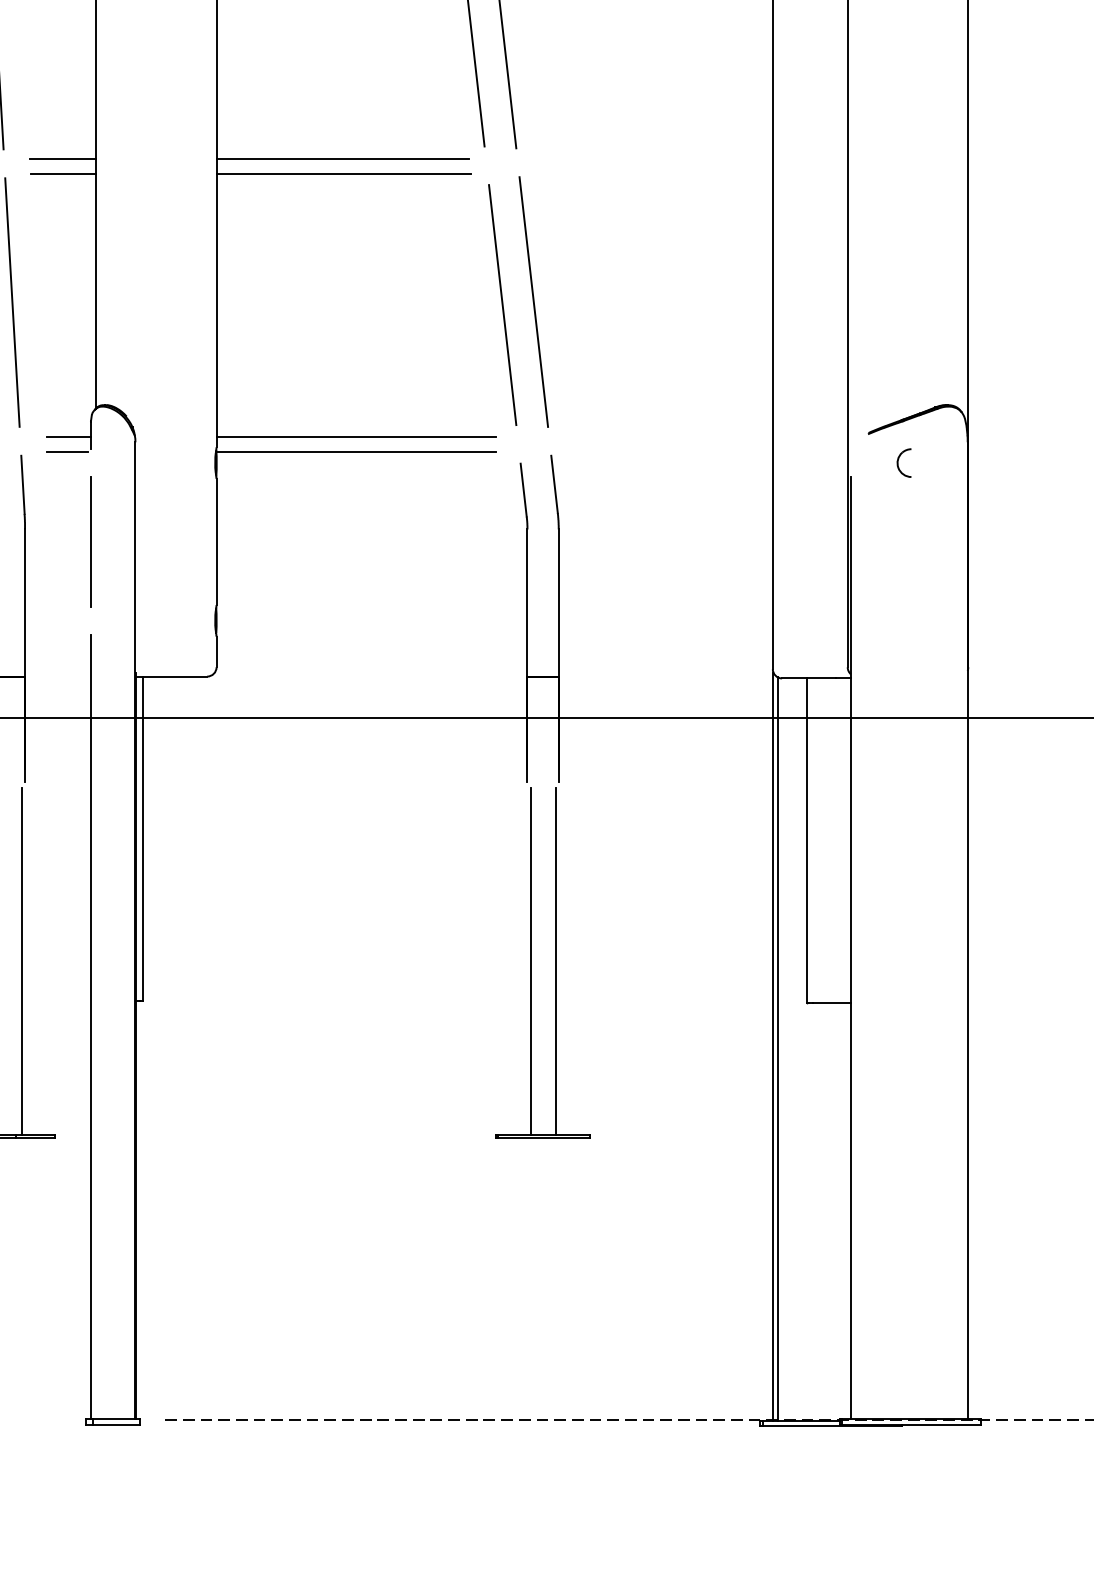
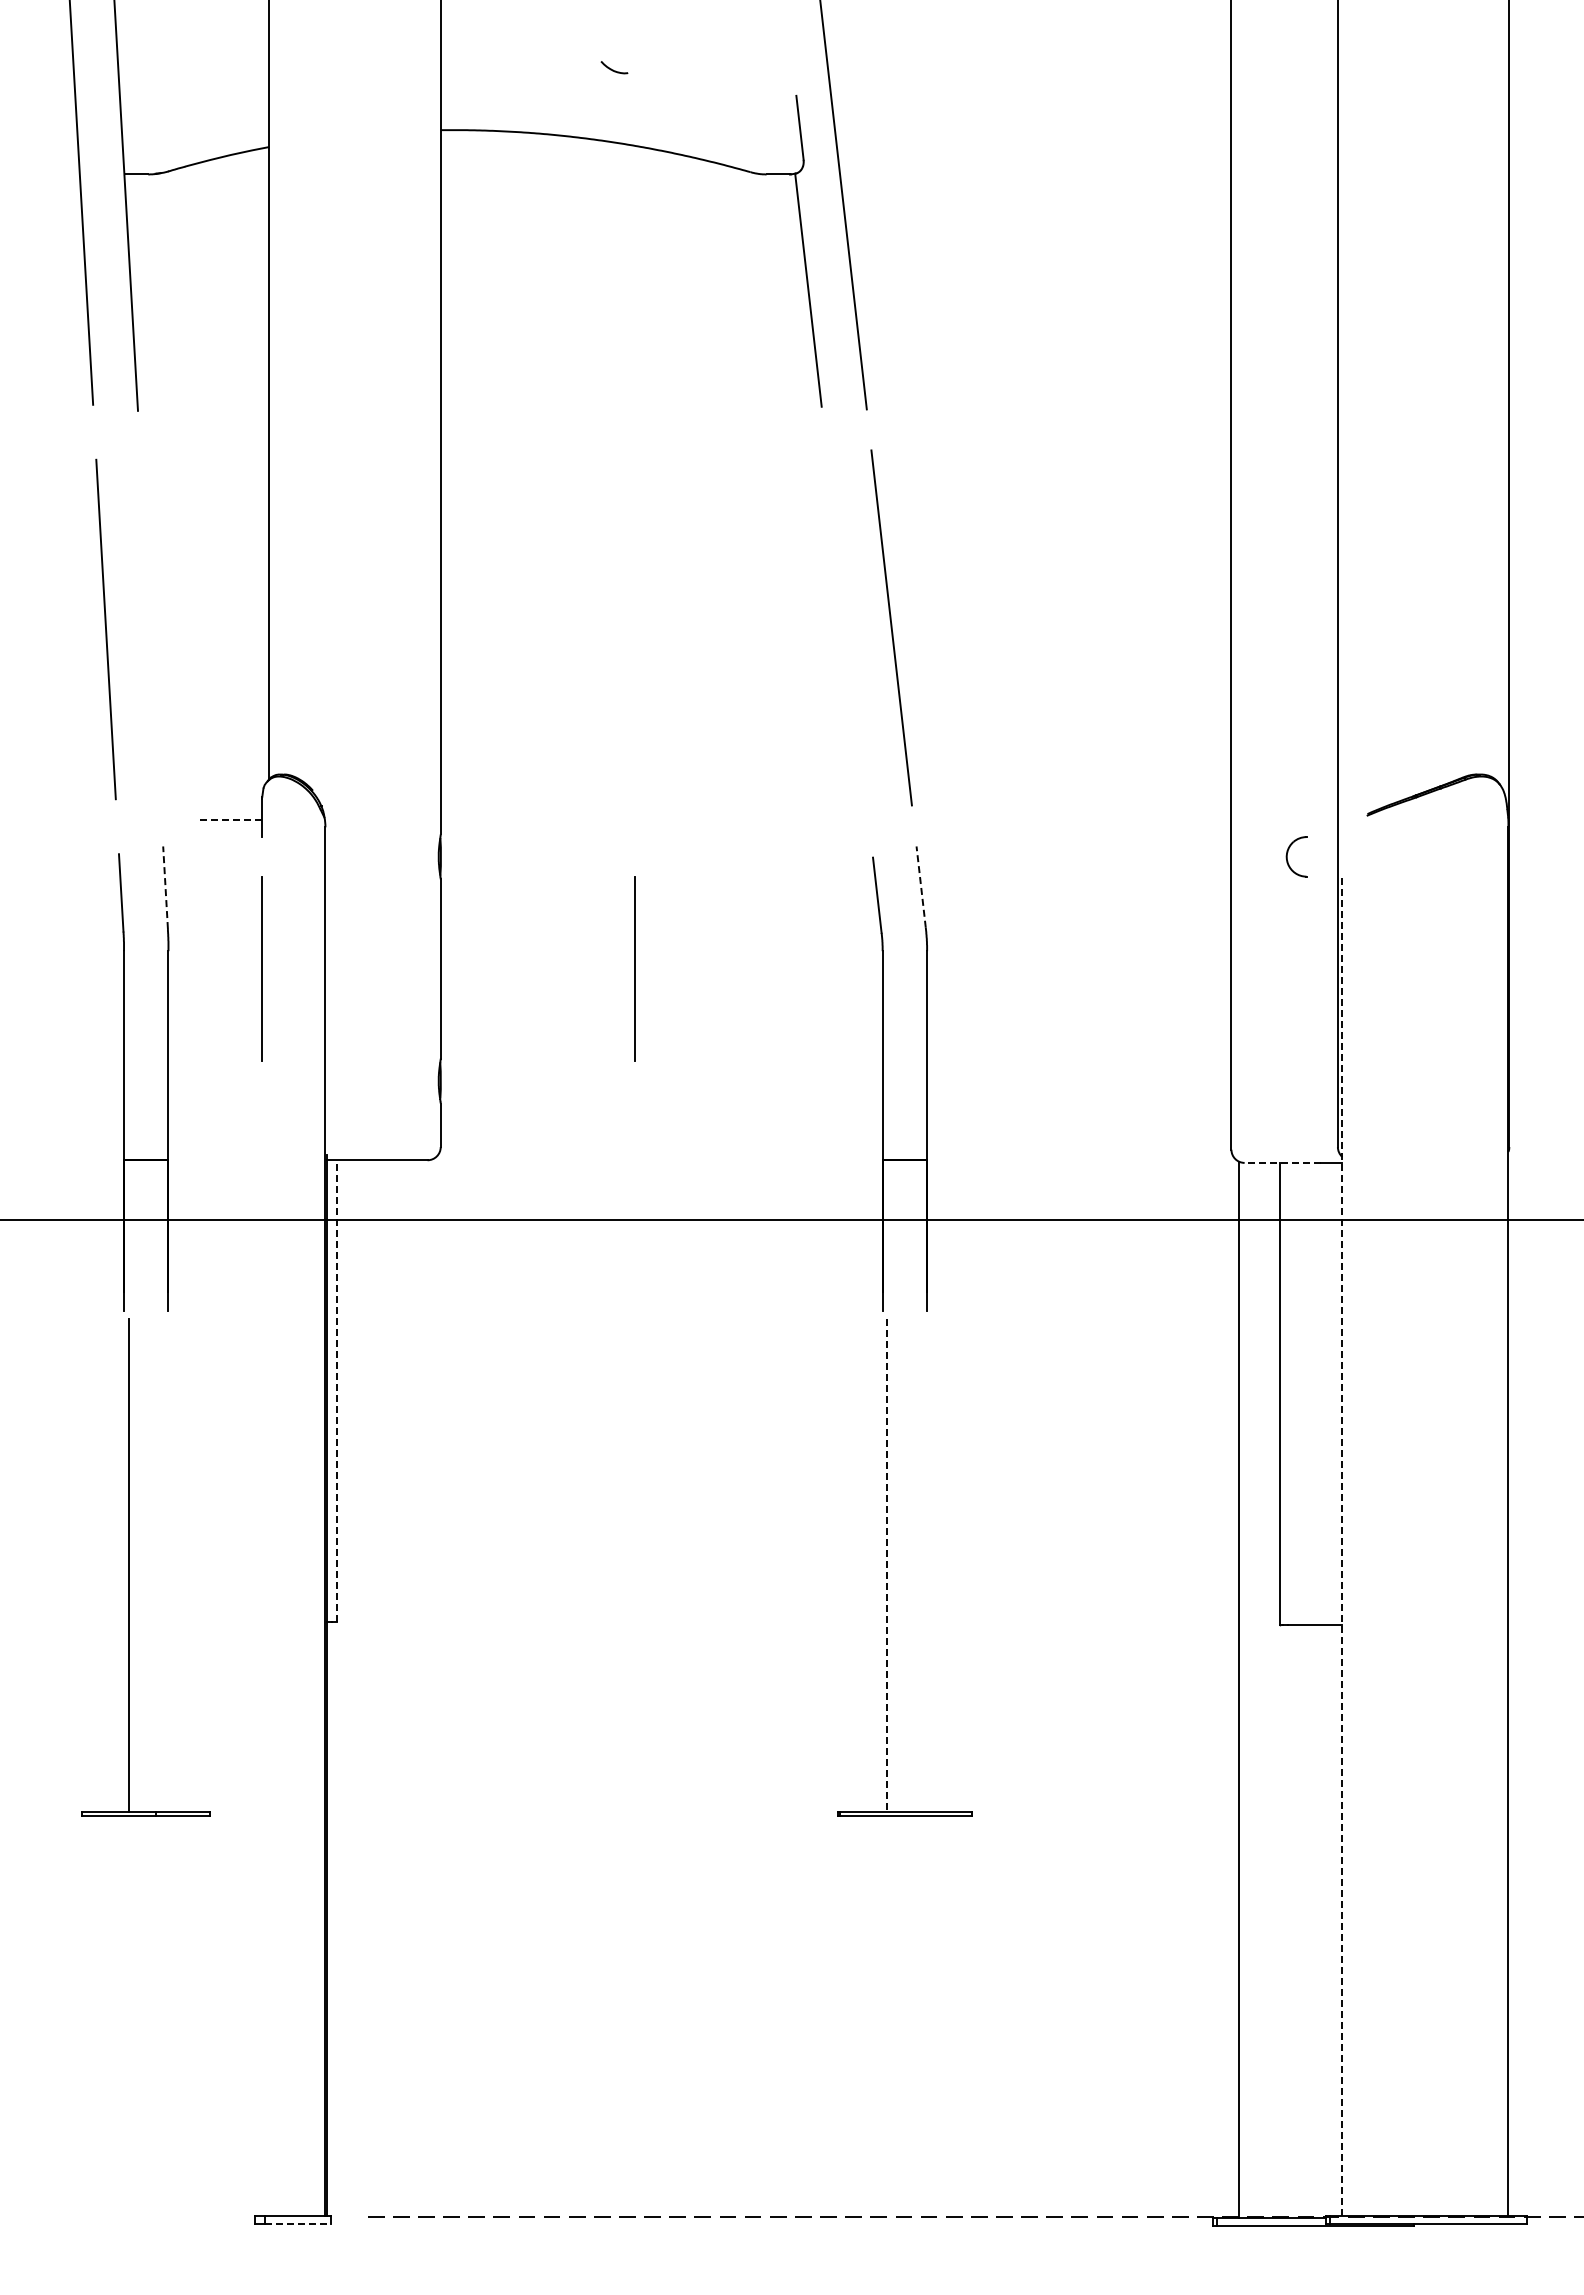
line: (63, 158) -> (222, 424), removed
line: (342, 158) -> (619, 424), removed
line: (63, 173) -> (223, 445), removed
line: (343, 173) -> (620, 445), removed
line: (12, 302) -> (150, 628), removed
line: (502, 304) -> (847, 631), removed
line: (68, 436) -> (230, 819), solid -> dashed
line: (356, 436) -> (639, 819), removed
line: (67, 452) -> (228, 841), removed
line: (356, 452) -> (639, 841), removed
part: (898, 460) -> (1288, 852), moved
line: (22, 484) -> (165, 887), solid -> dashed
line: (554, 484) -> (921, 887), solid -> dashed
line: (352, 541) -> (634, 968), added
line: (808, 678) -> (1282, 1162), solid -> dashed
line: (143, 839) -> (336, 1391), solid -> dashed
line: (850, 947) -> (1342, 1545), solid -> dashed
line: (21, 960) -> (163, 1564), removed
line: (555, 960) -> (922, 1564), removed
line: (530, 961) -> (887, 1565), solid -> dashed
line: (91, 1026) -> (262, 1657), removed
line: (773, 1046) -> (1232, 1686), removed
line: (116, 1424) -> (298, 2223), solid -> dashed

